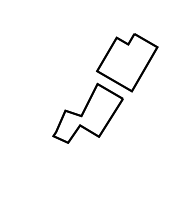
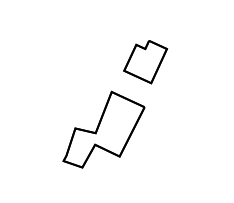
part: (127, 62) -> (145, 62), size x0.6

